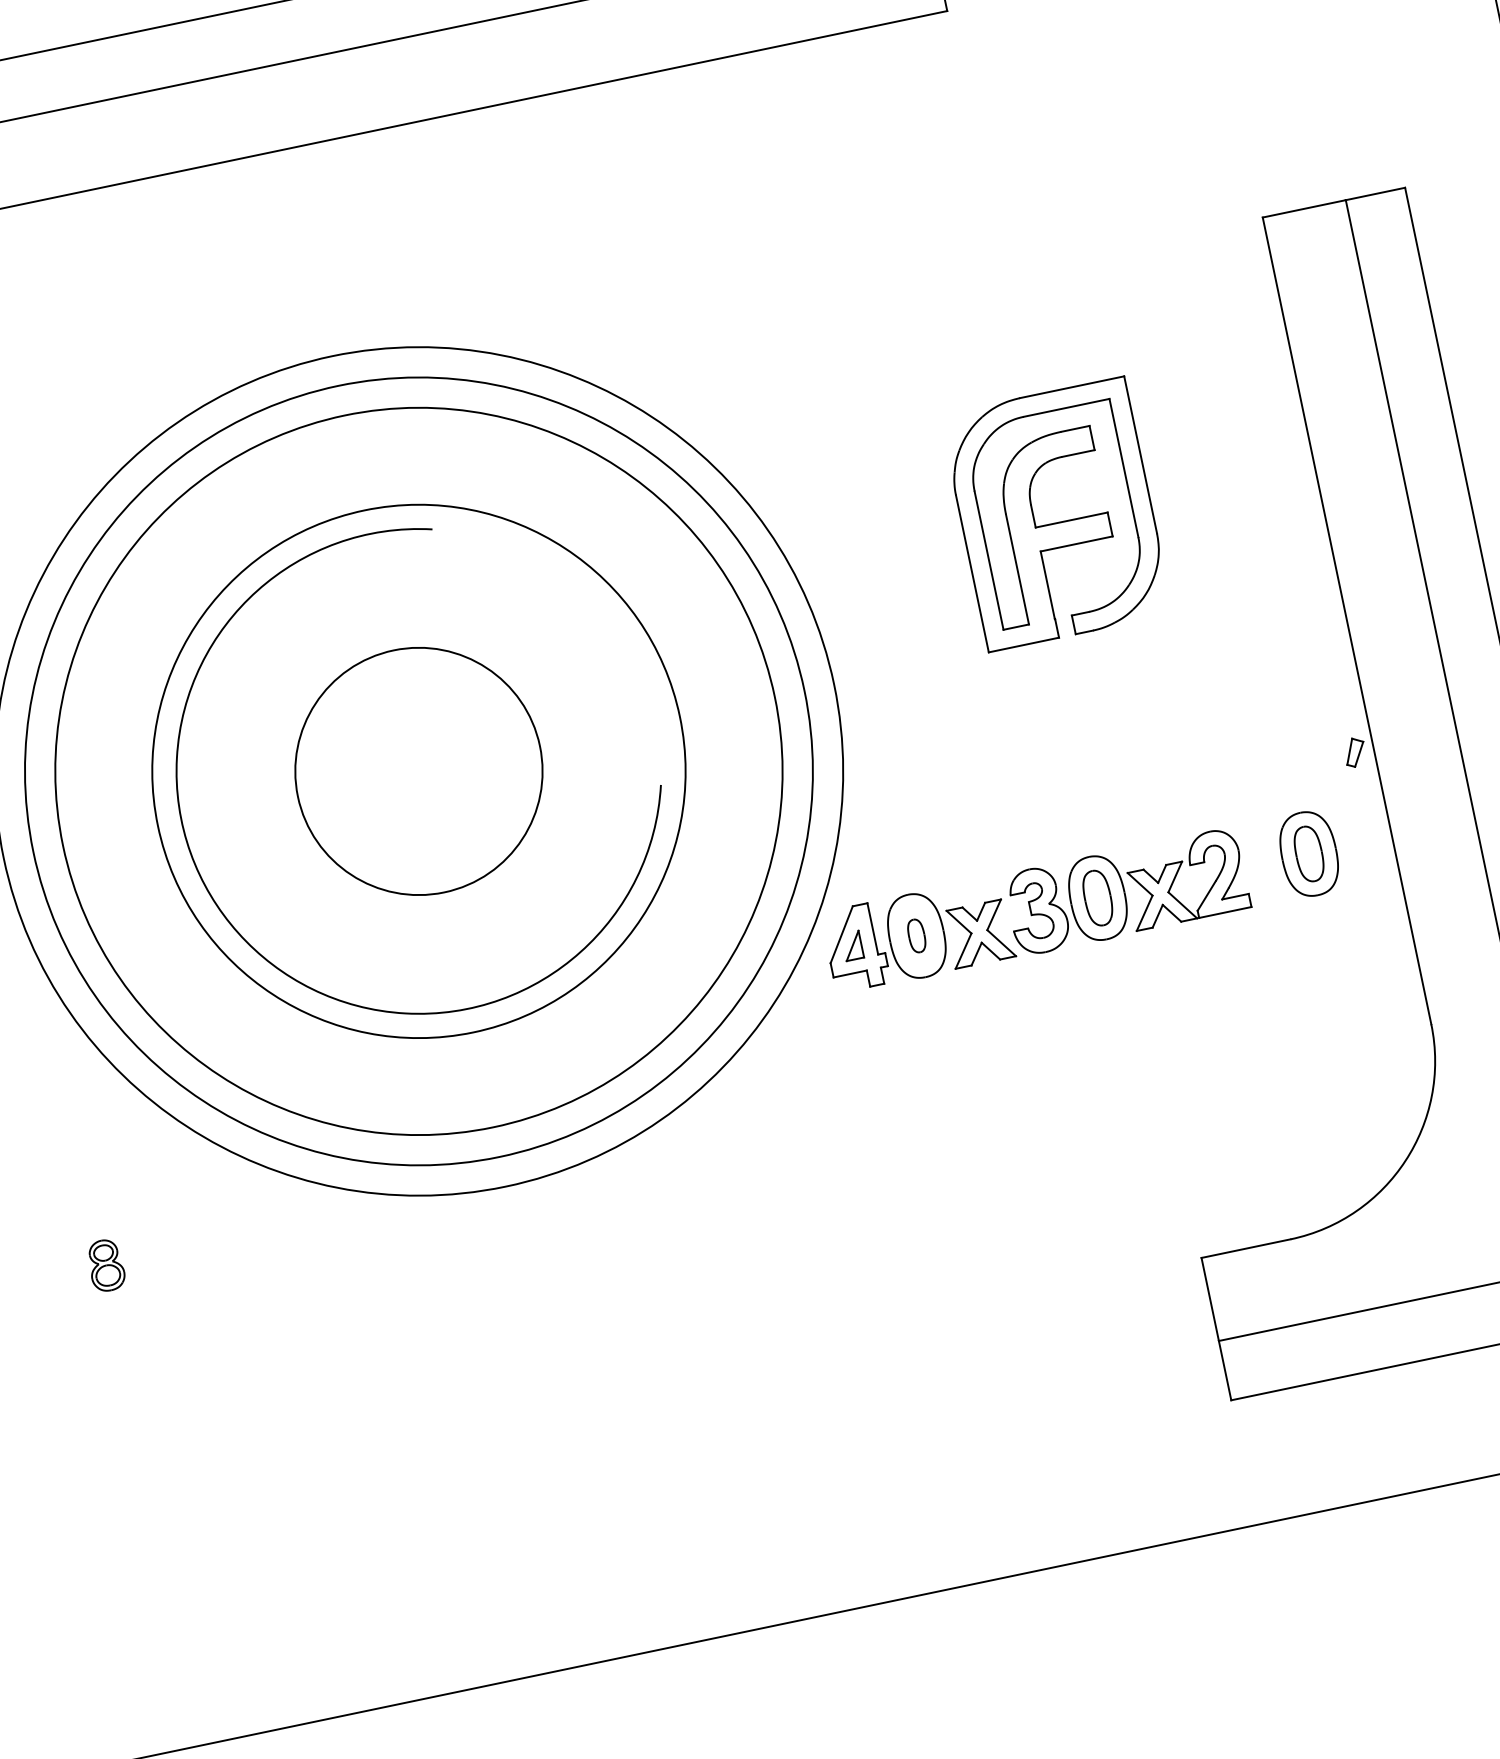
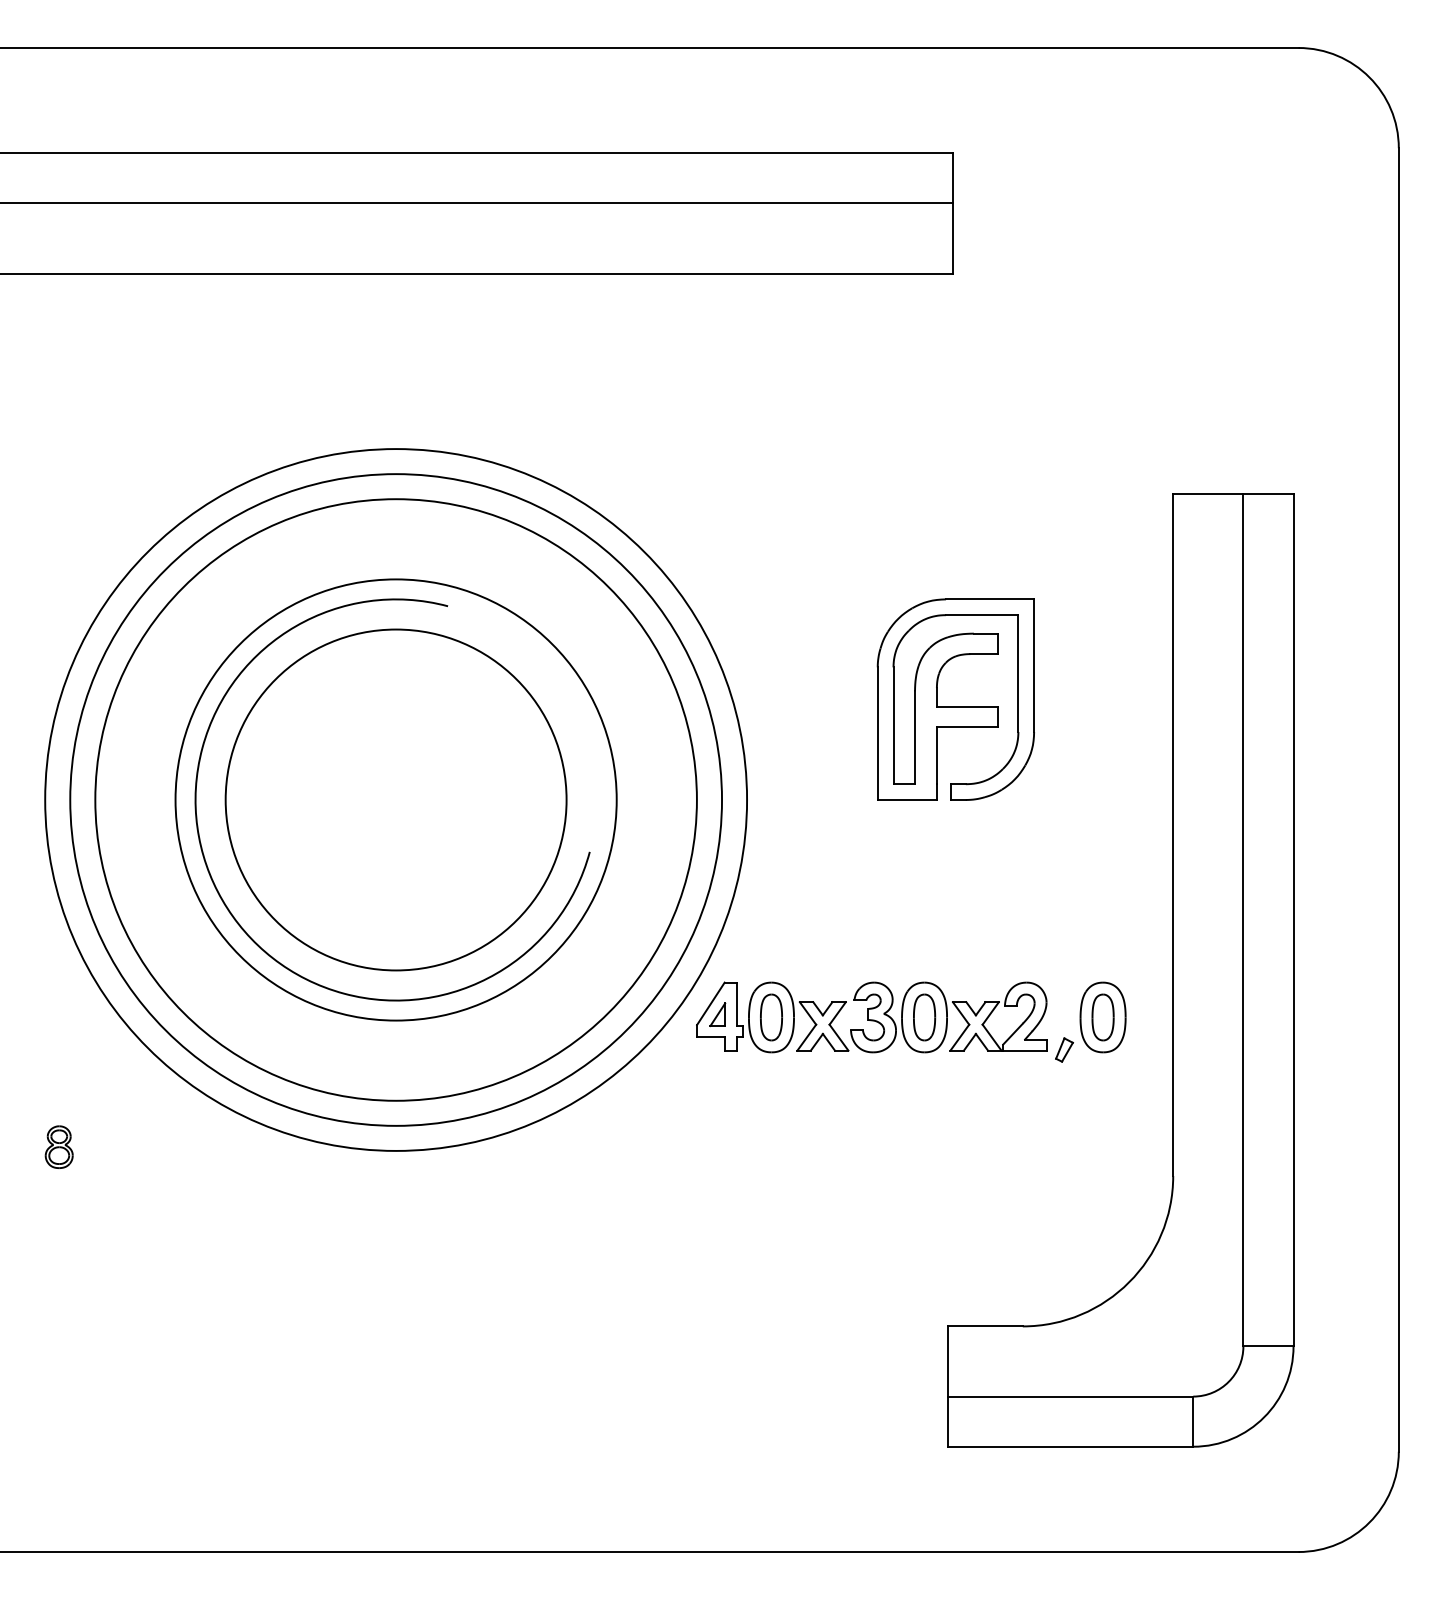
part: (1354, 751) -> (1064, 1049), moved
circle: (418, 770) -> (395, 799), size x1.67
part: (916, 935) -> (771, 1017), size x1.67

